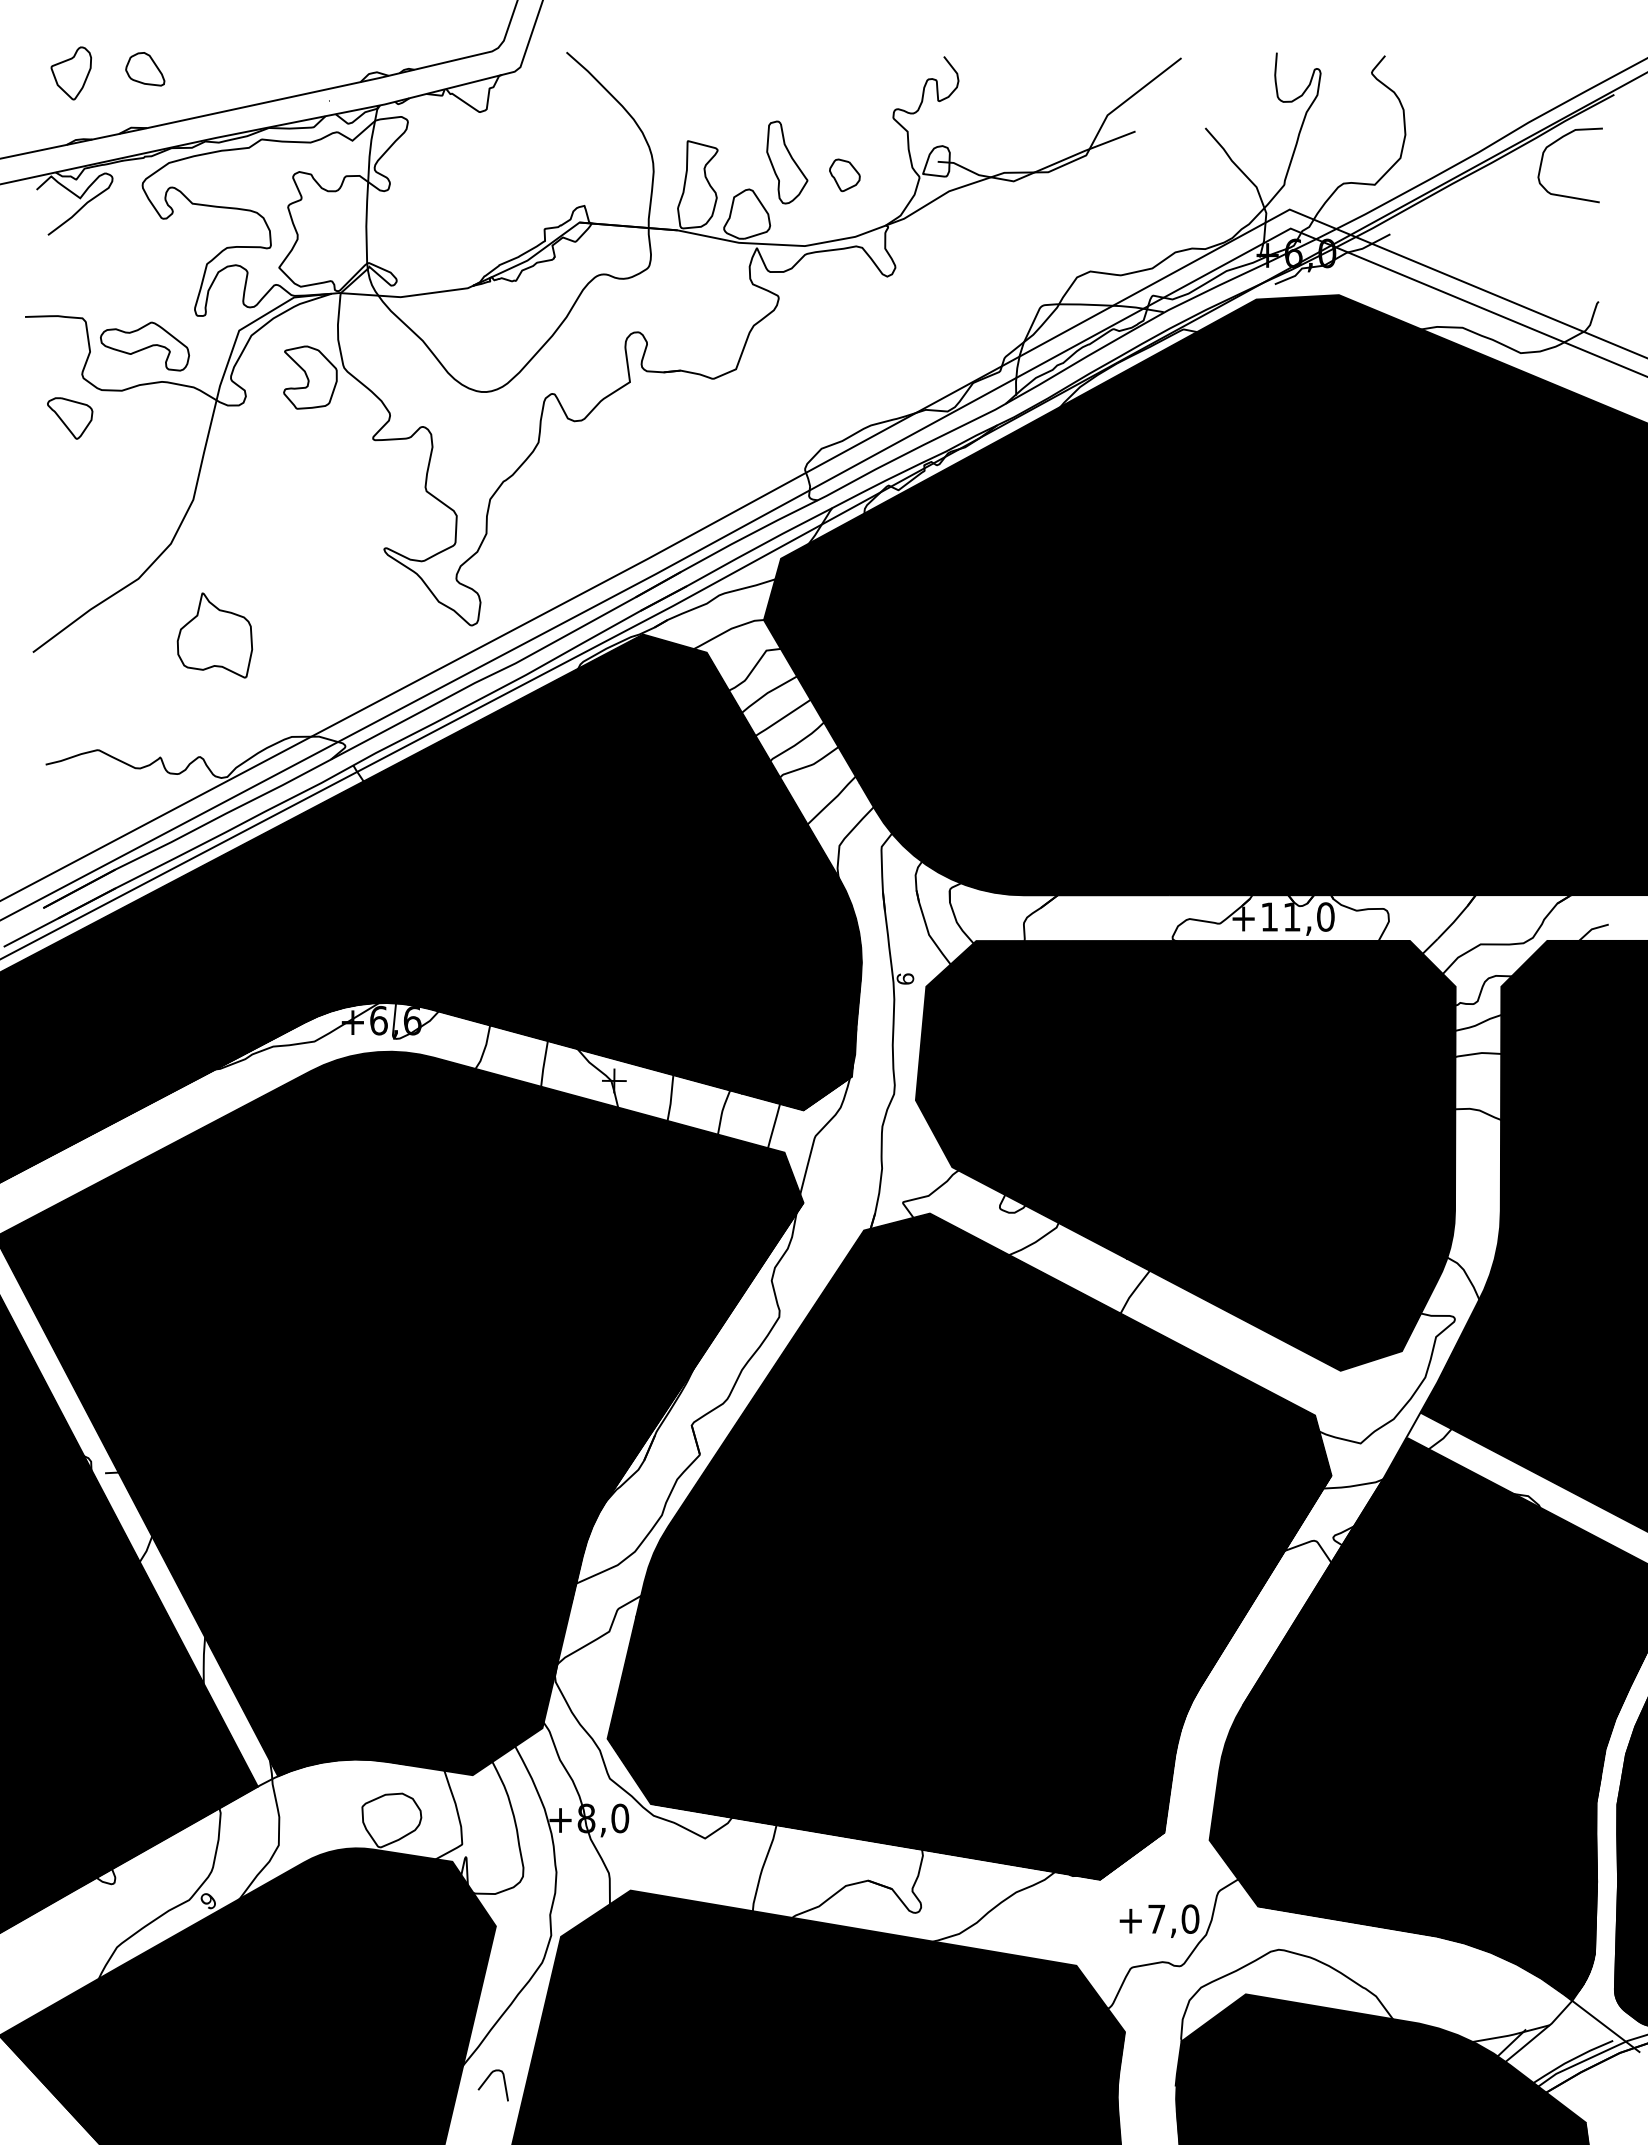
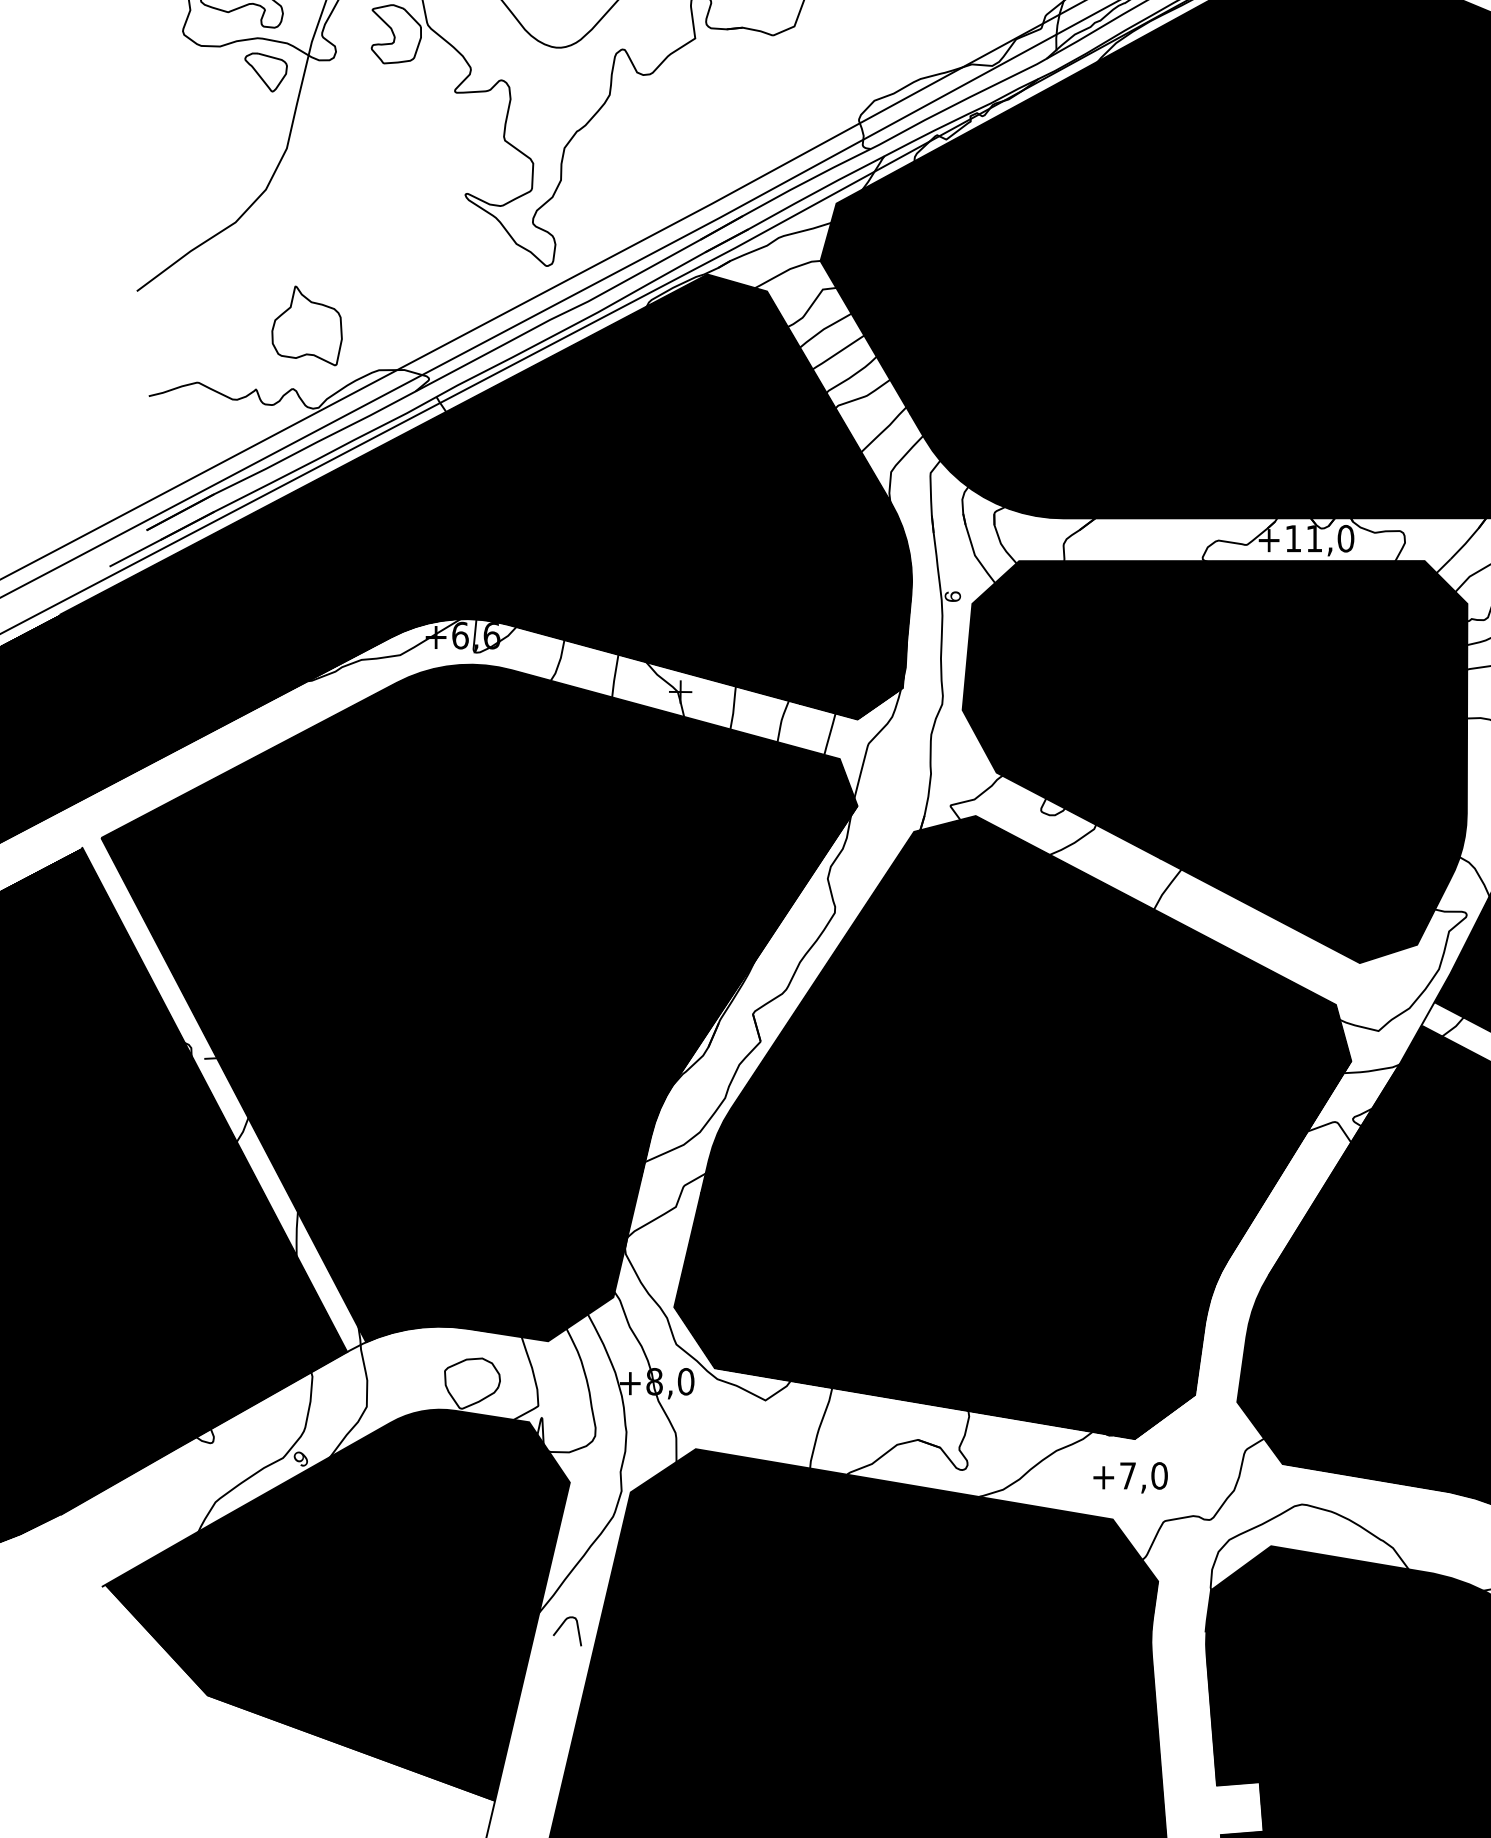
part: (70, 418) -> (266, 72), moved
part: (214, 635) -> (306, 325), moved
text: (1159, 1920) -> (1130, 1477), moved

